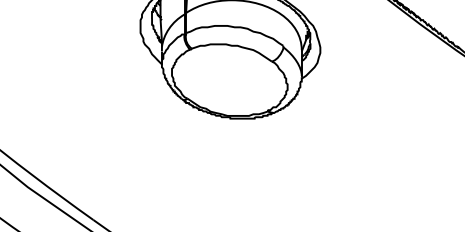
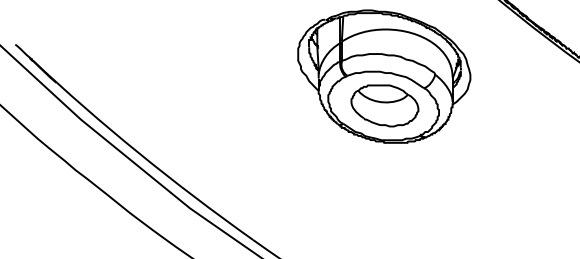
part: (230, 79) -> (384, 105), added

